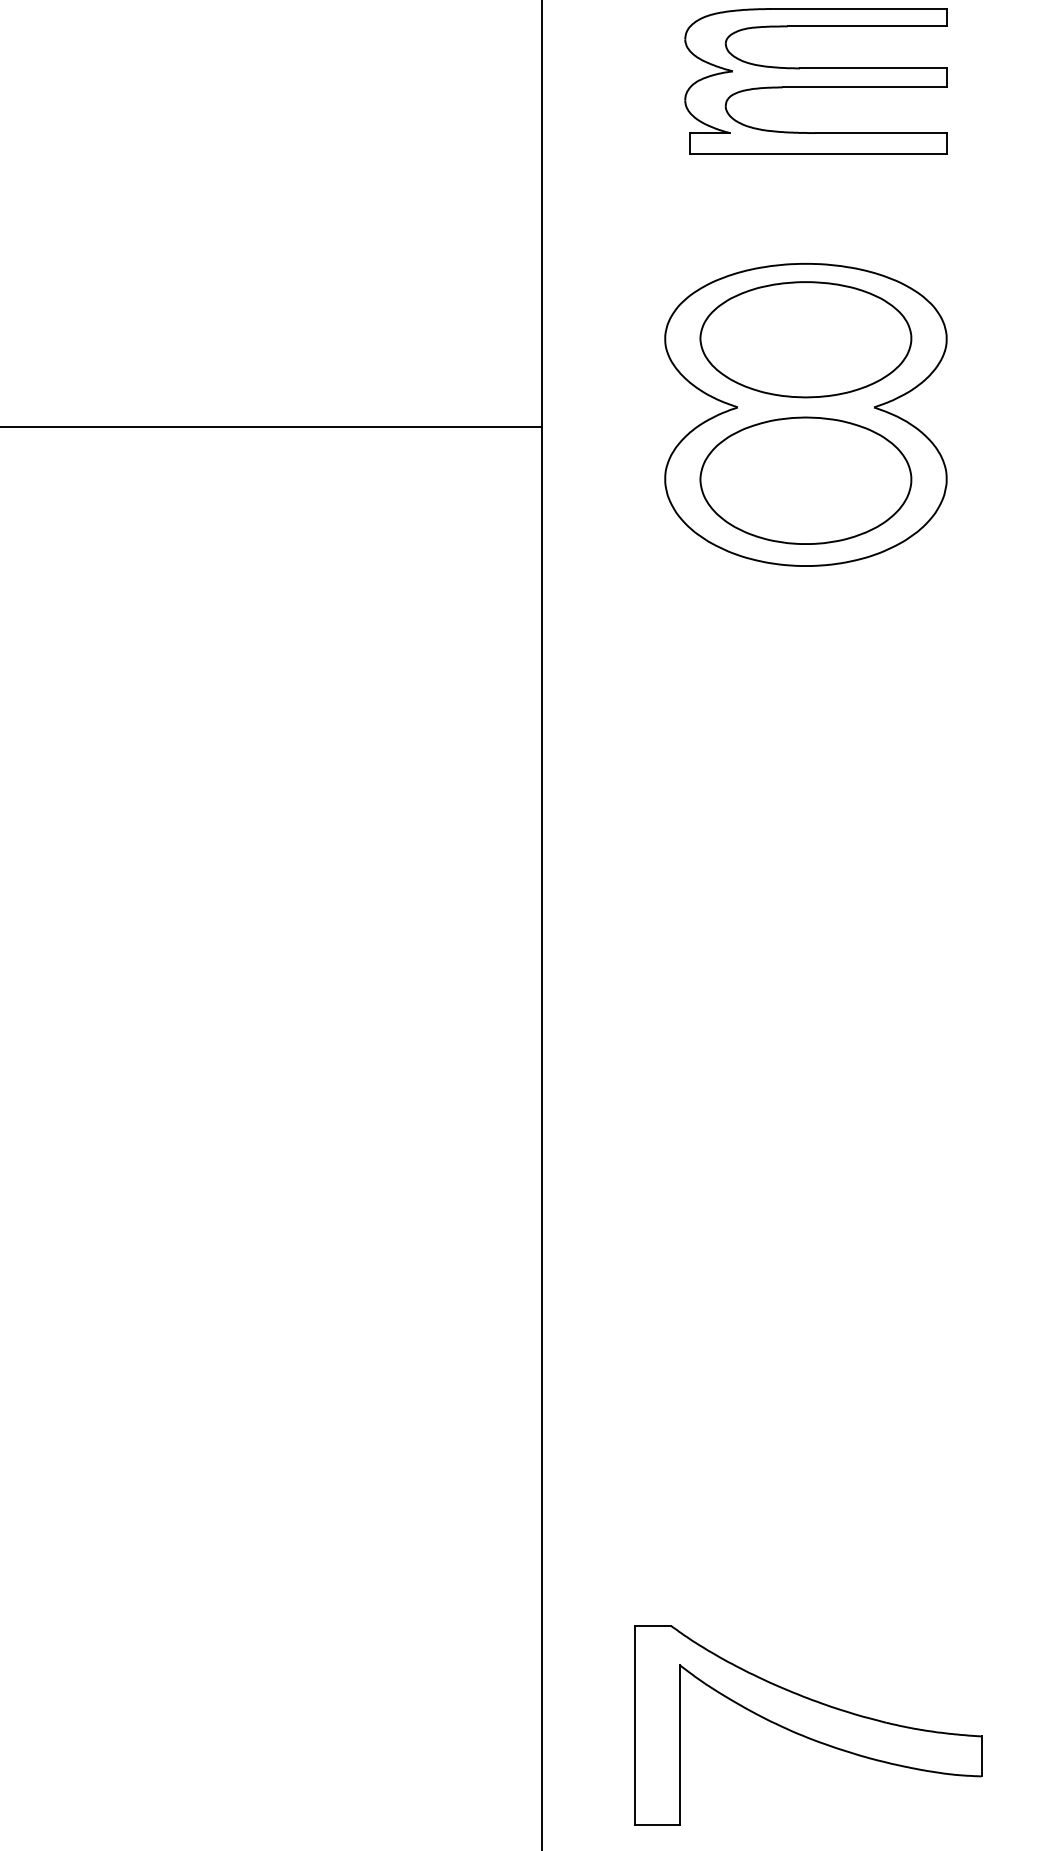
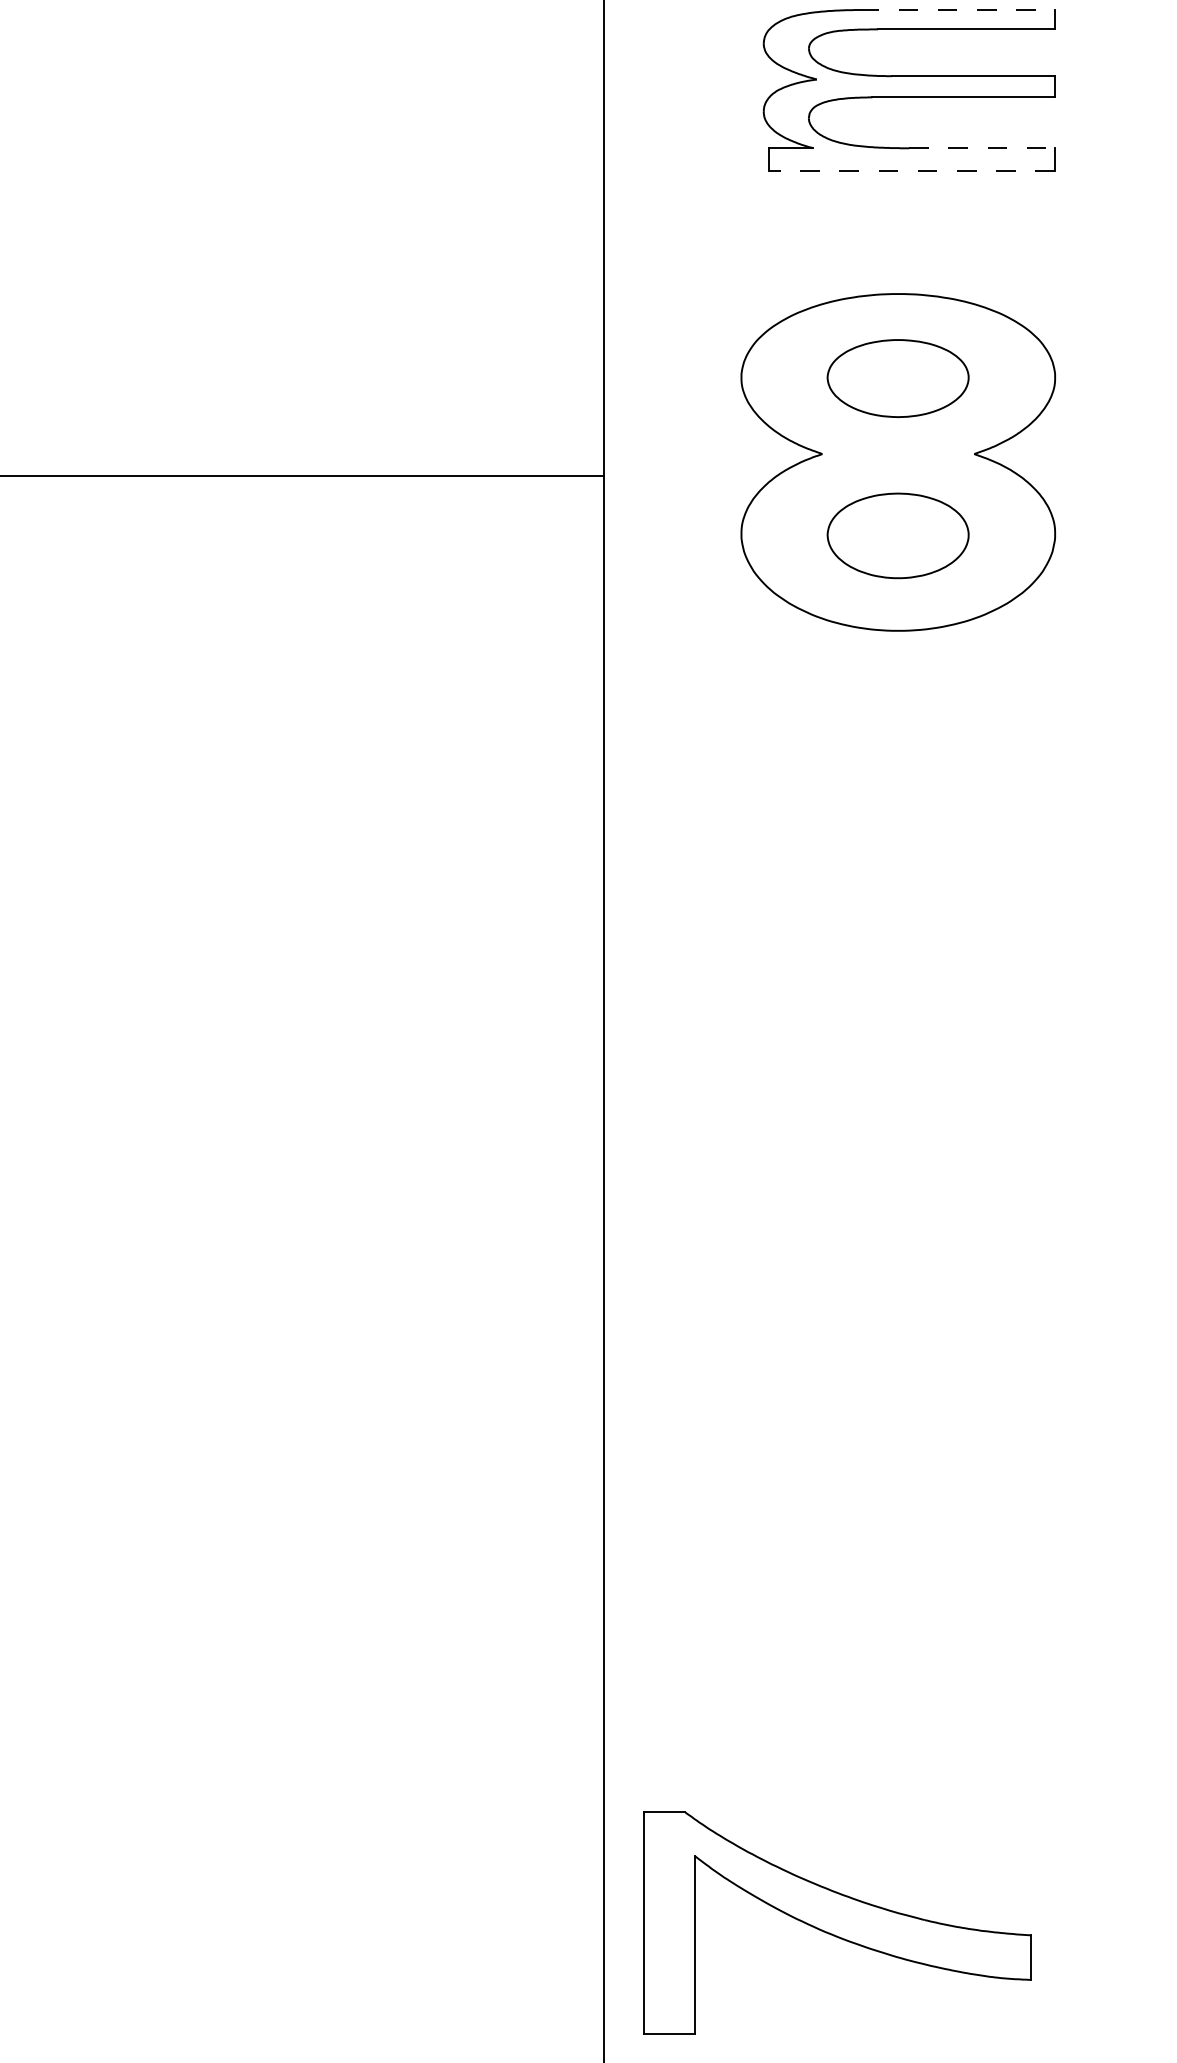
line: (859, 8) -> (957, 9), solid -> dashed
line: (881, 133) -> (982, 148), solid -> dashed
line: (817, 153) -> (911, 171), solid -> dashed
part: (805, 339) -> (897, 378), size x0.6
part: (805, 480) -> (897, 535), size x0.6
part: (807, 1724) -> (837, 1922), moved

